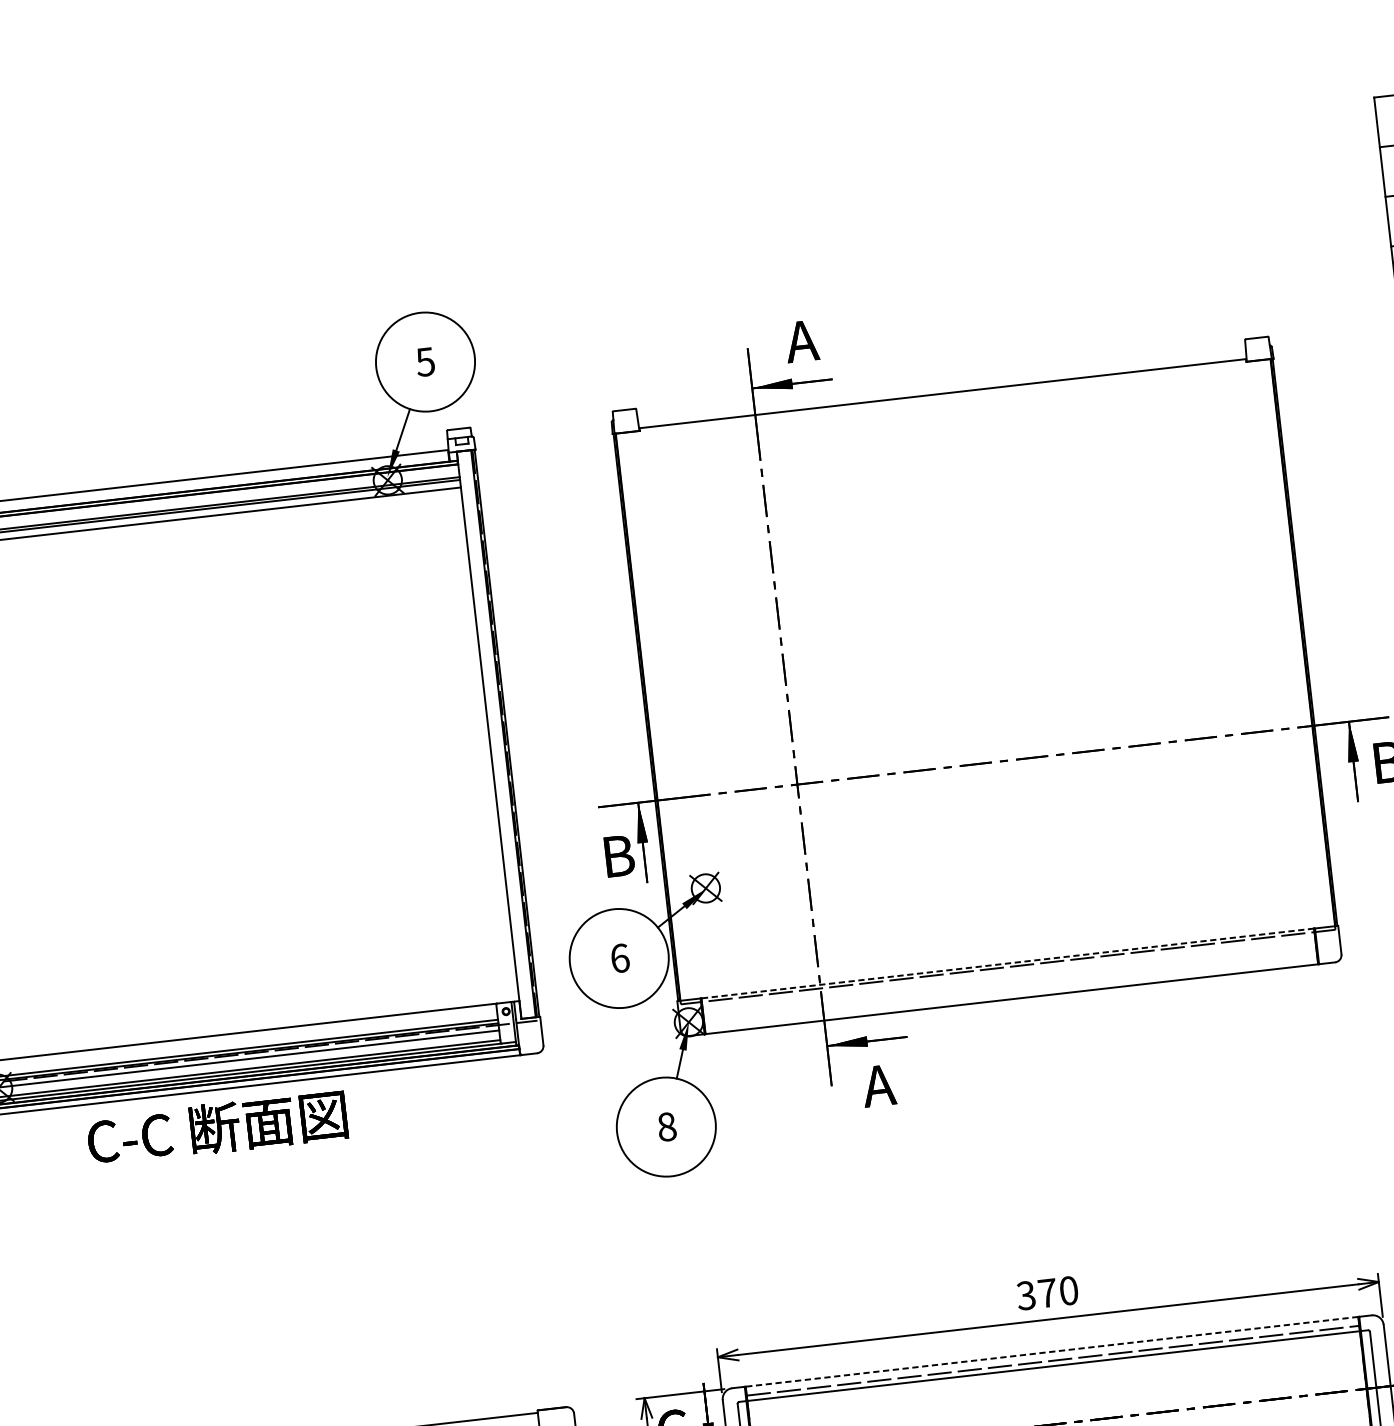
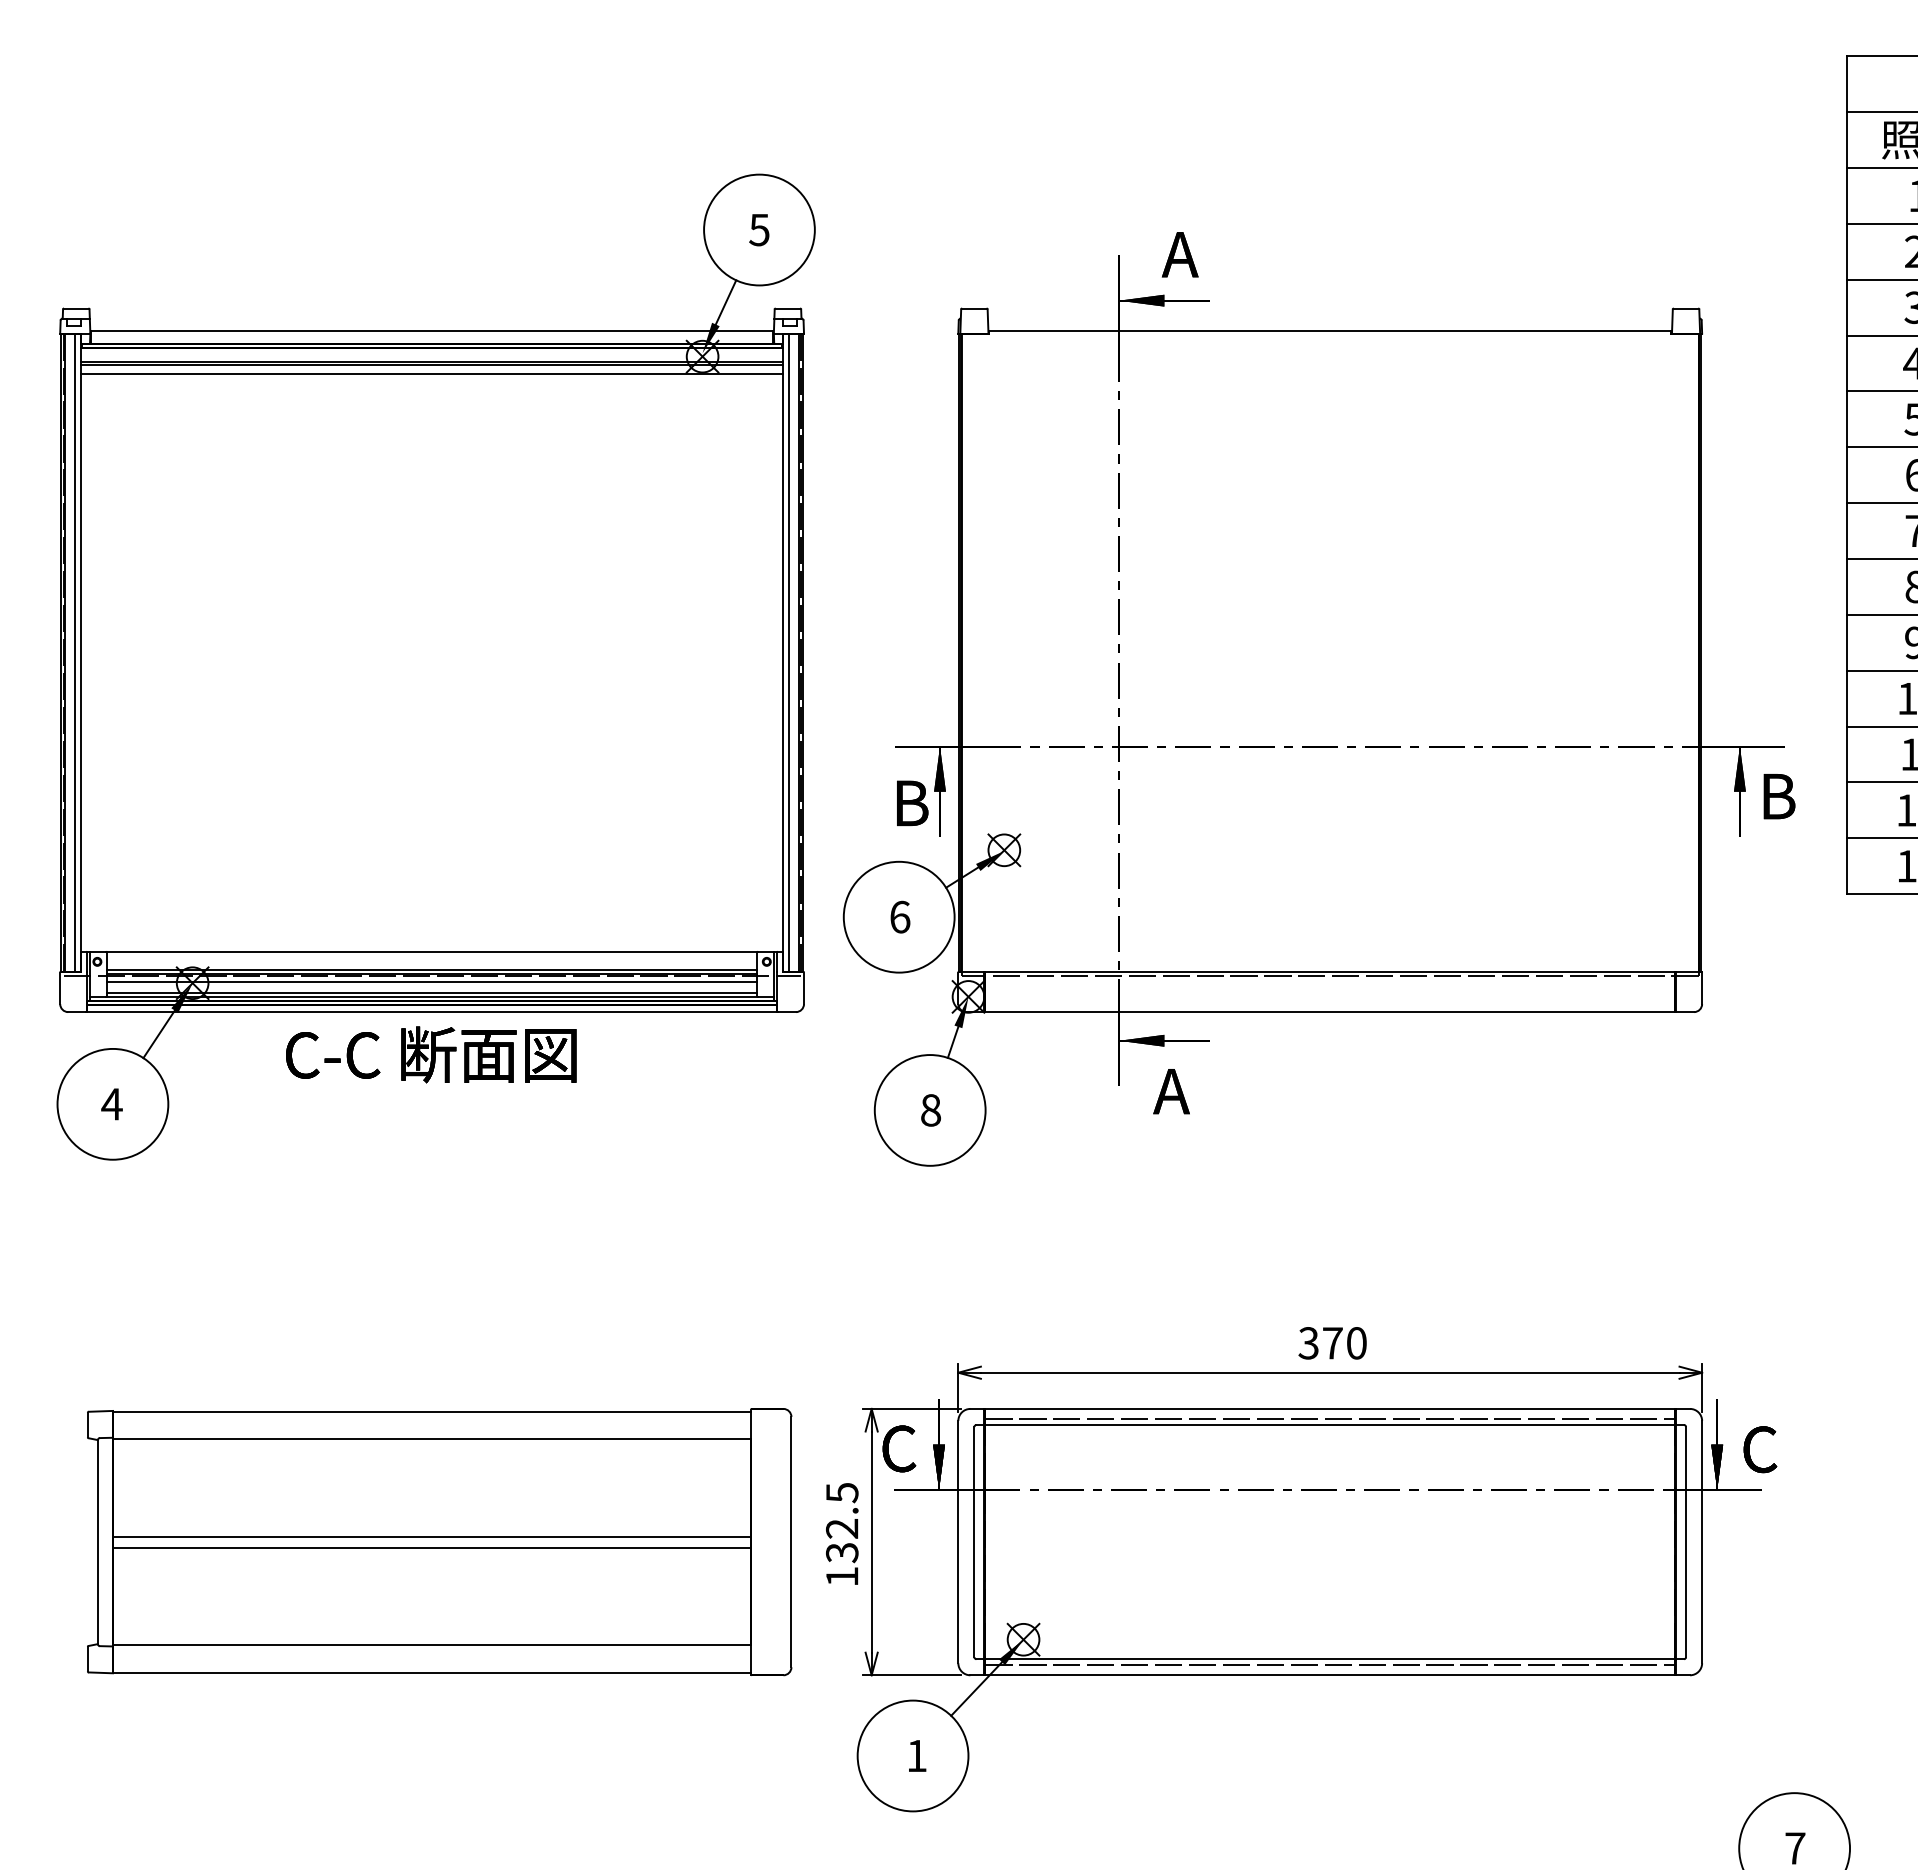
line: (494, 734) -> (788, 652), added
line: (1007, 963) -> (1330, 971), dashed -> solid
line: (1052, 1351) -> (1330, 1408), dashed -> solid

